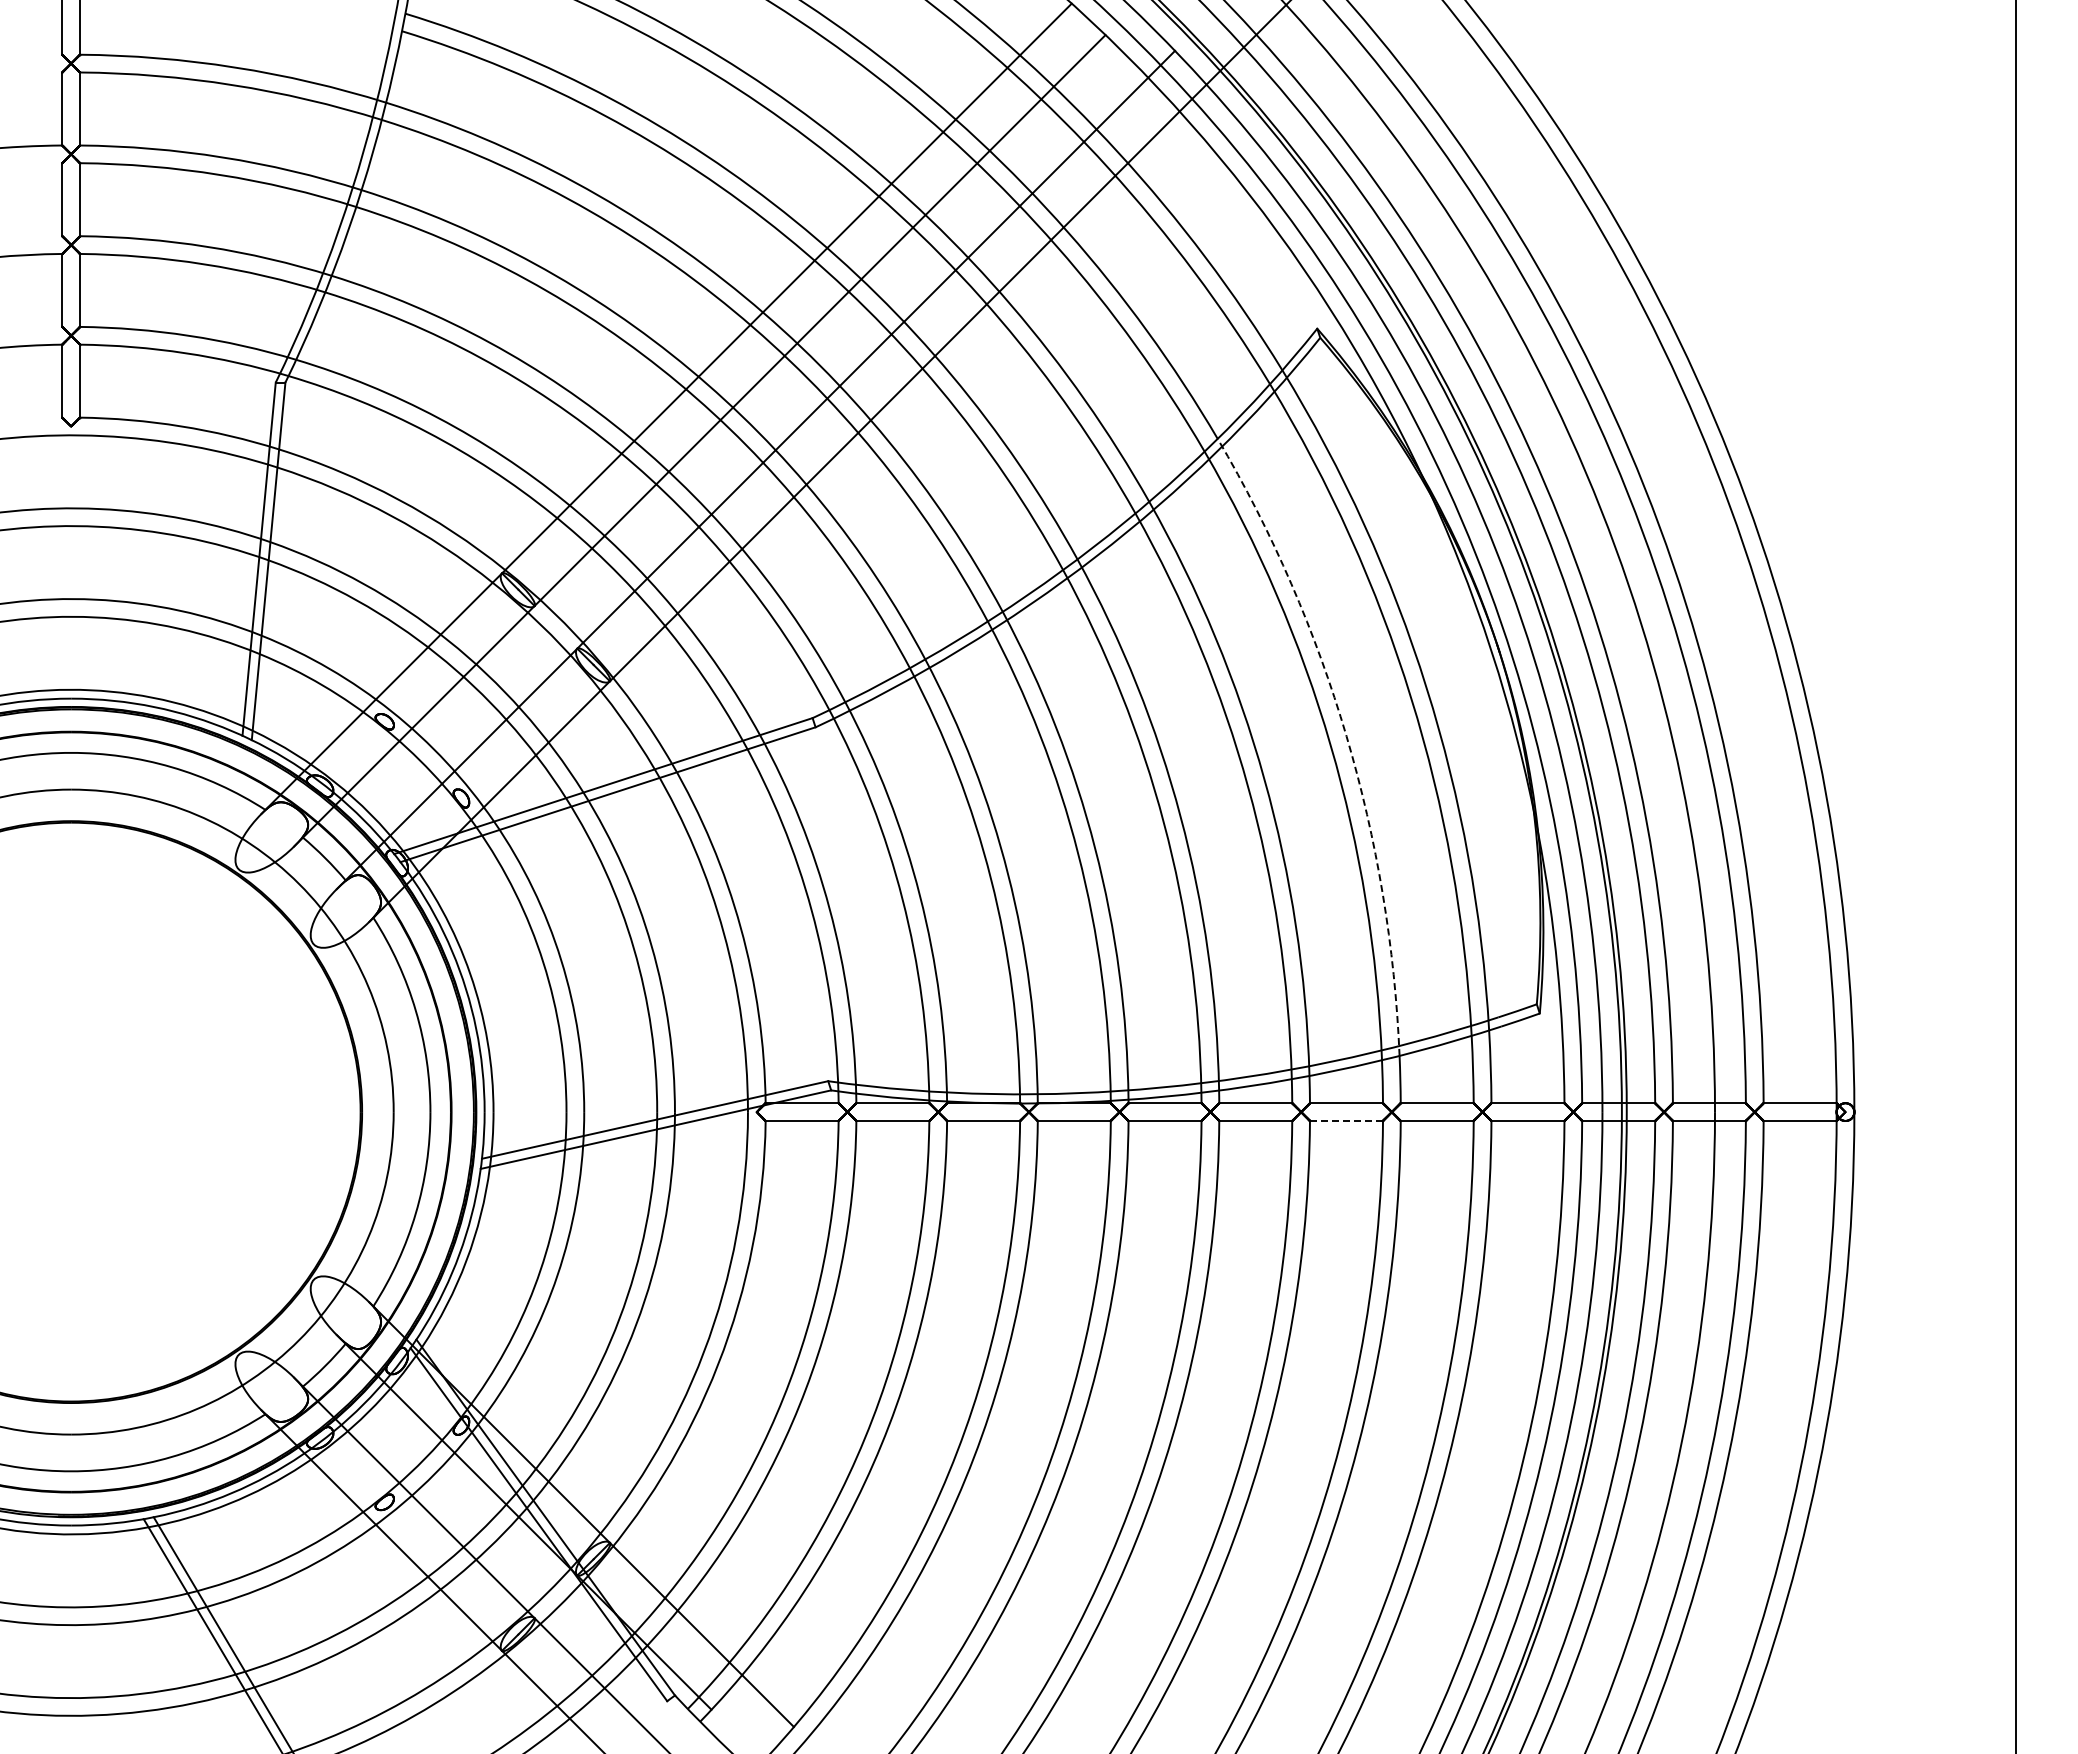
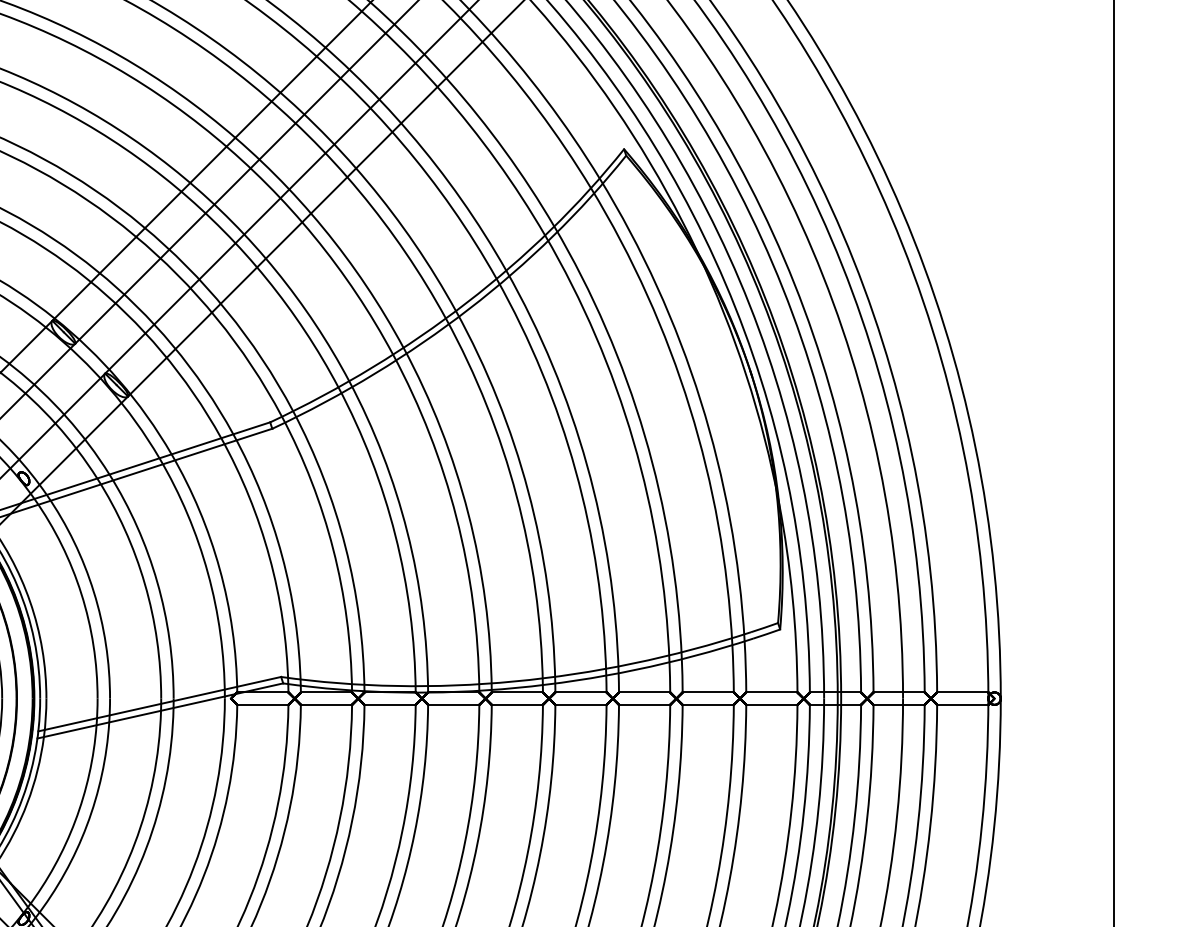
arc: (1346, 736) -> (644, 435), dashed -> solid
line: (1347, 1121) -> (645, 705), dashed -> solid

